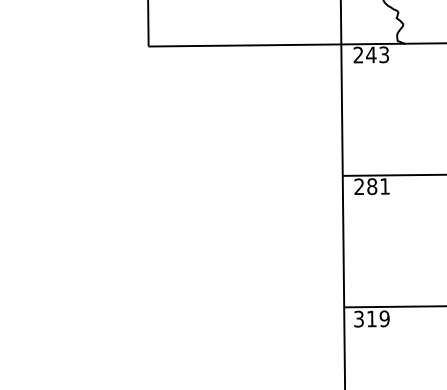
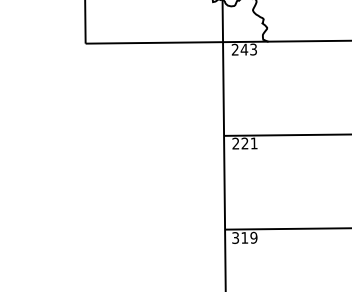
text: (371, 186) -> (244, 143), 281 -> 221

